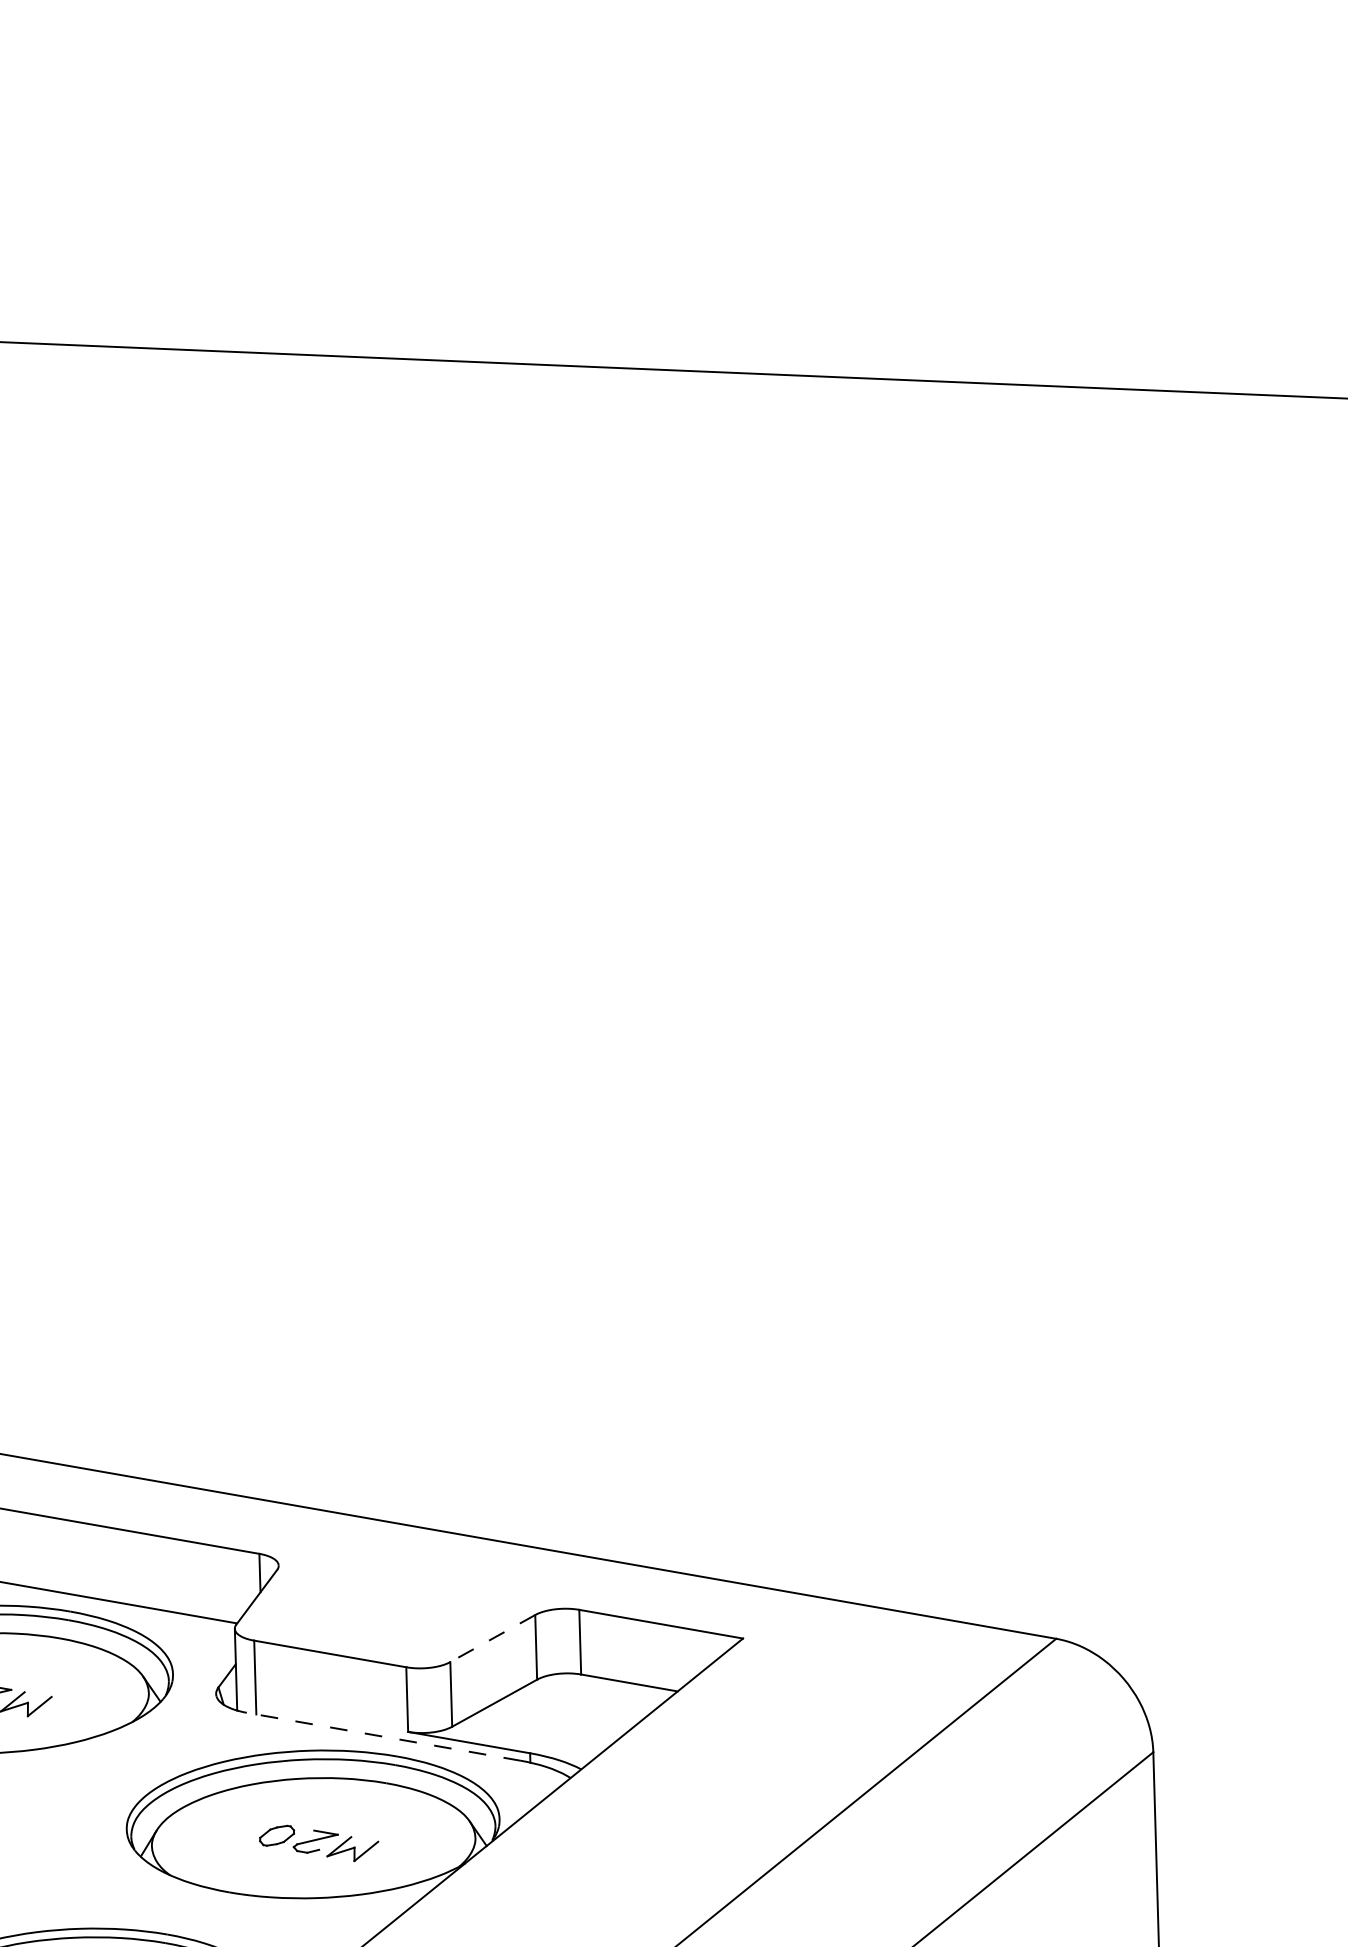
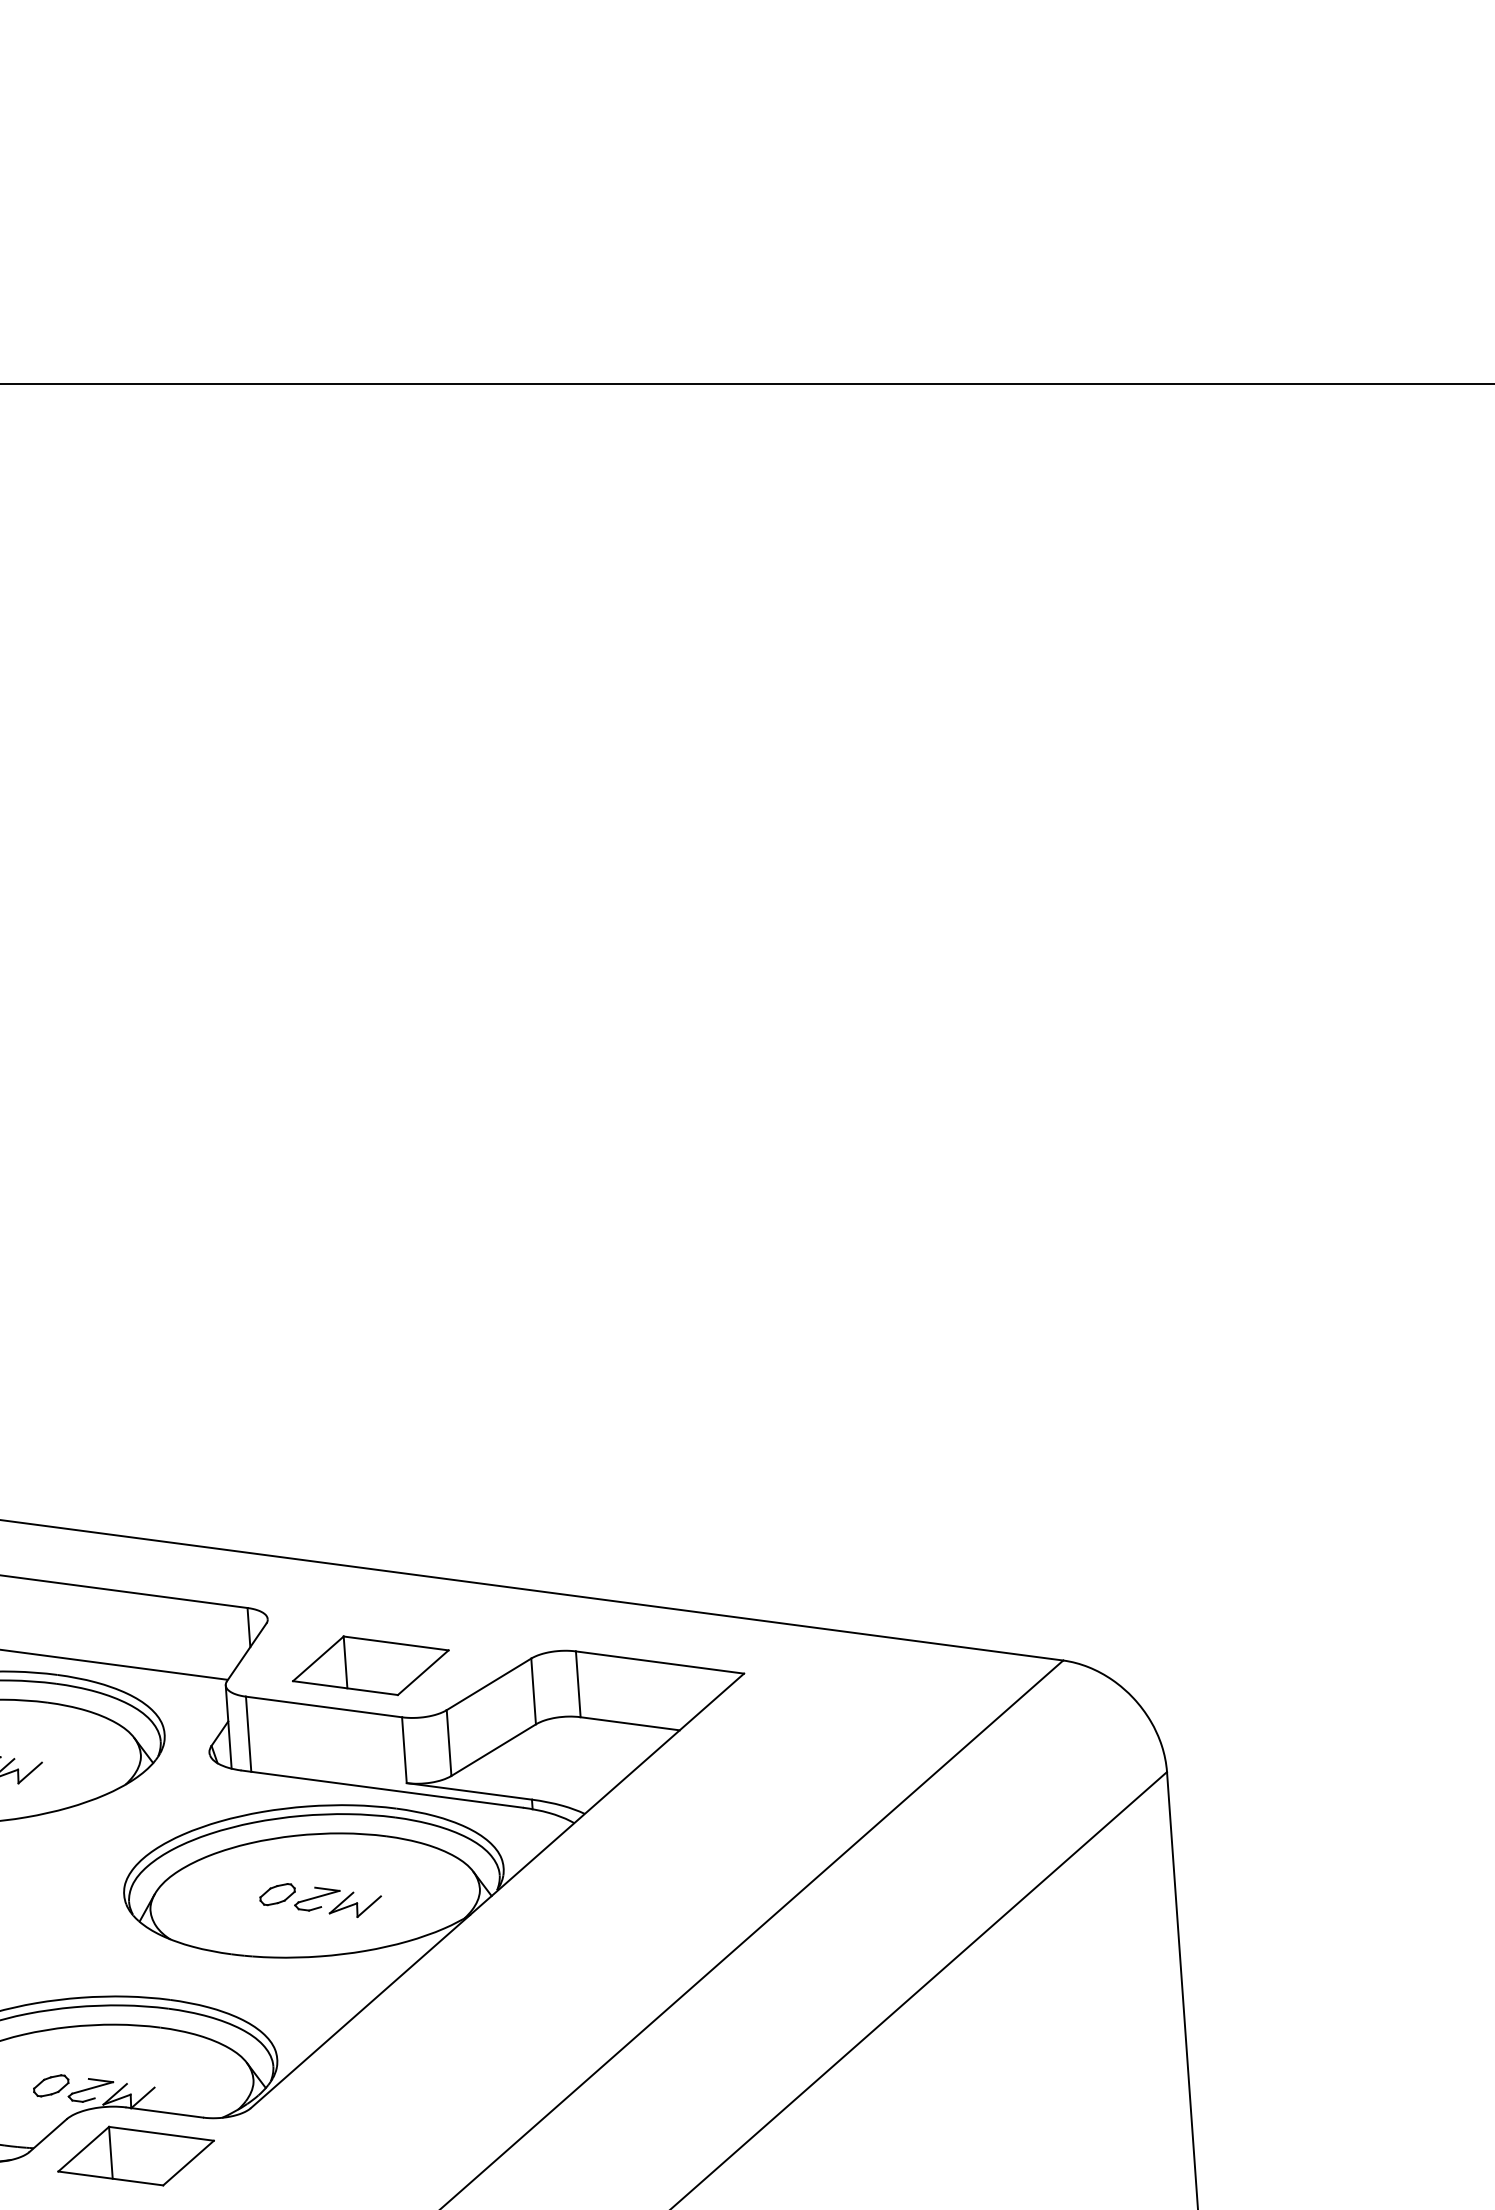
part: (377, 1615) -> (370, 1665), added
line: (493, 1638) -> (489, 1684), dashed -> solid
line: (384, 1737) -> (382, 1789), dashed -> solid

